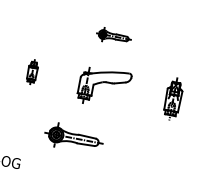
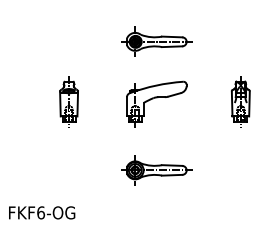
part: (113, 36) -> (156, 41), size x1.67
part: (32, 71) -> (68, 101), size x1.67
part: (73, 138) -> (156, 170), moved

